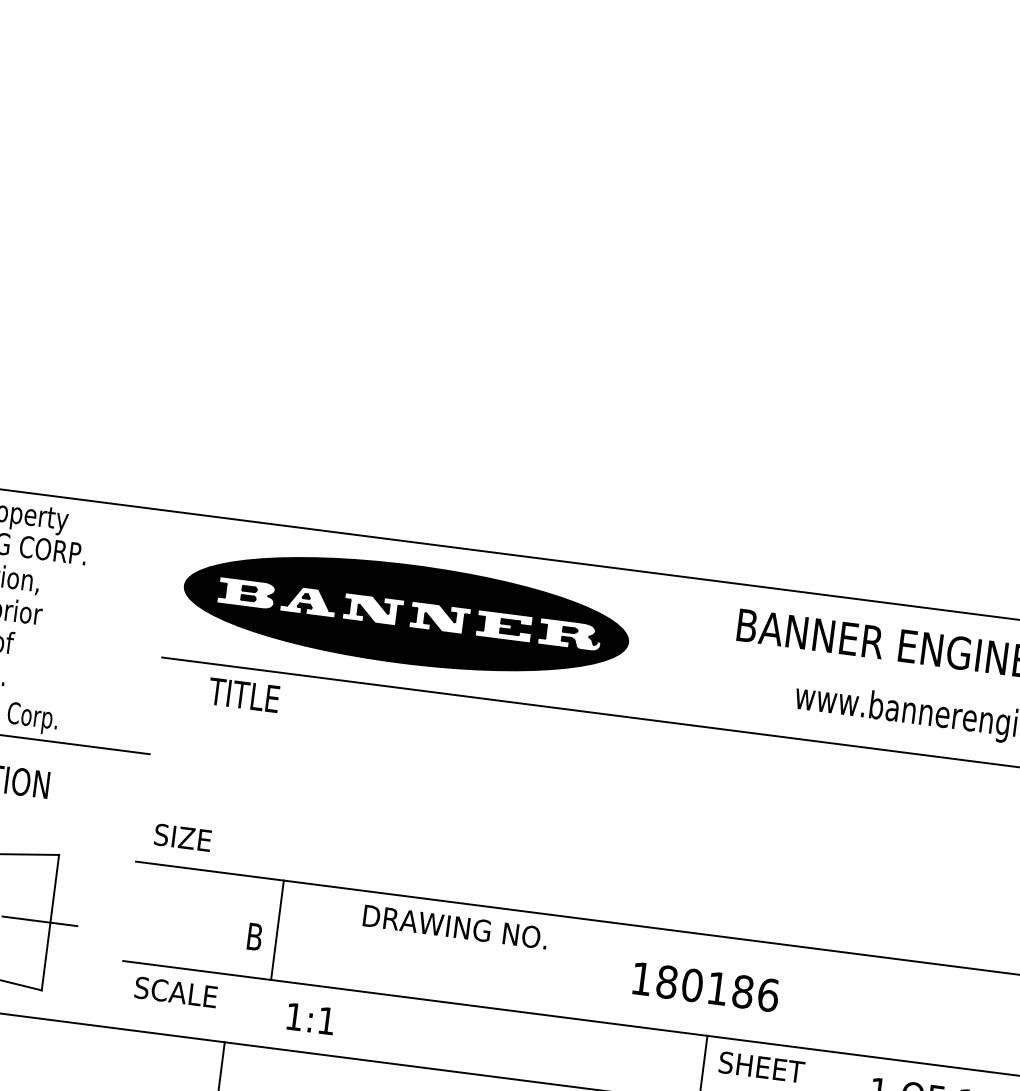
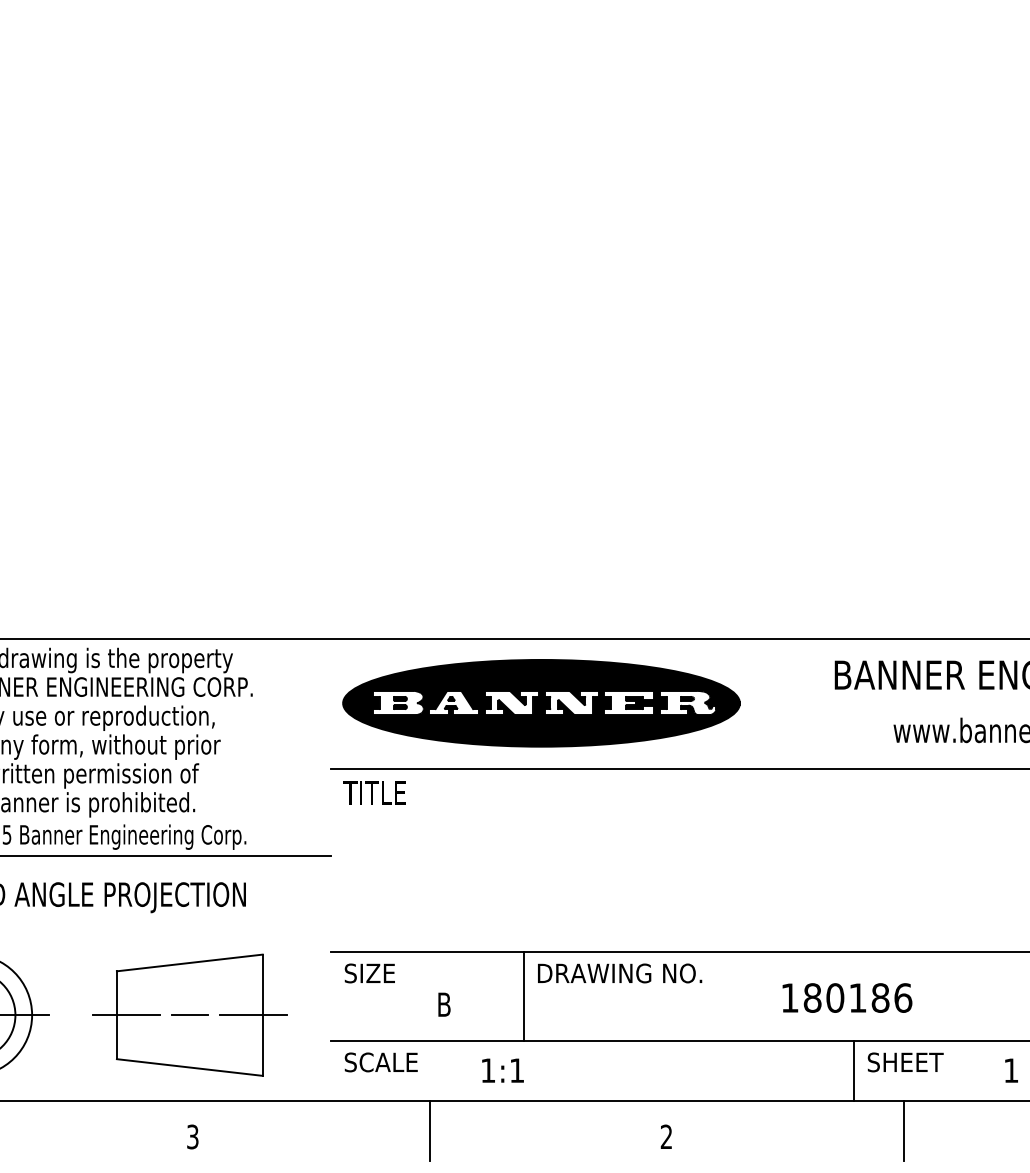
text: (244, 694) -> (374, 792), moved
text: (182, 837) -> (369, 973), moved
line: (277, 929) -> (523, 995), moved

